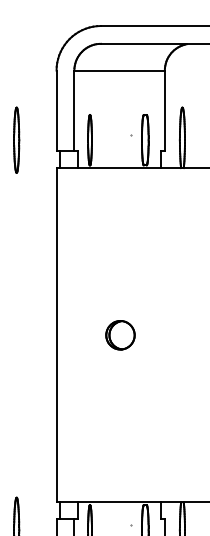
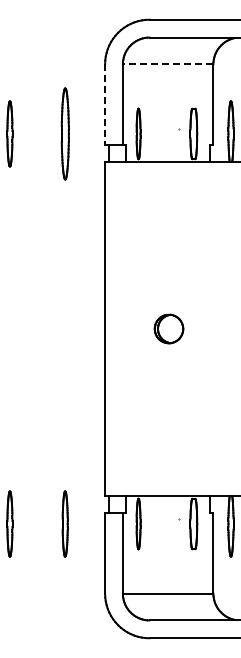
line: (118, 70) -> (167, 64), solid -> dashed
line: (56, 111) -> (105, 105), solid -> dashed
part: (15, 139) -> (64, 133), size x1.4

